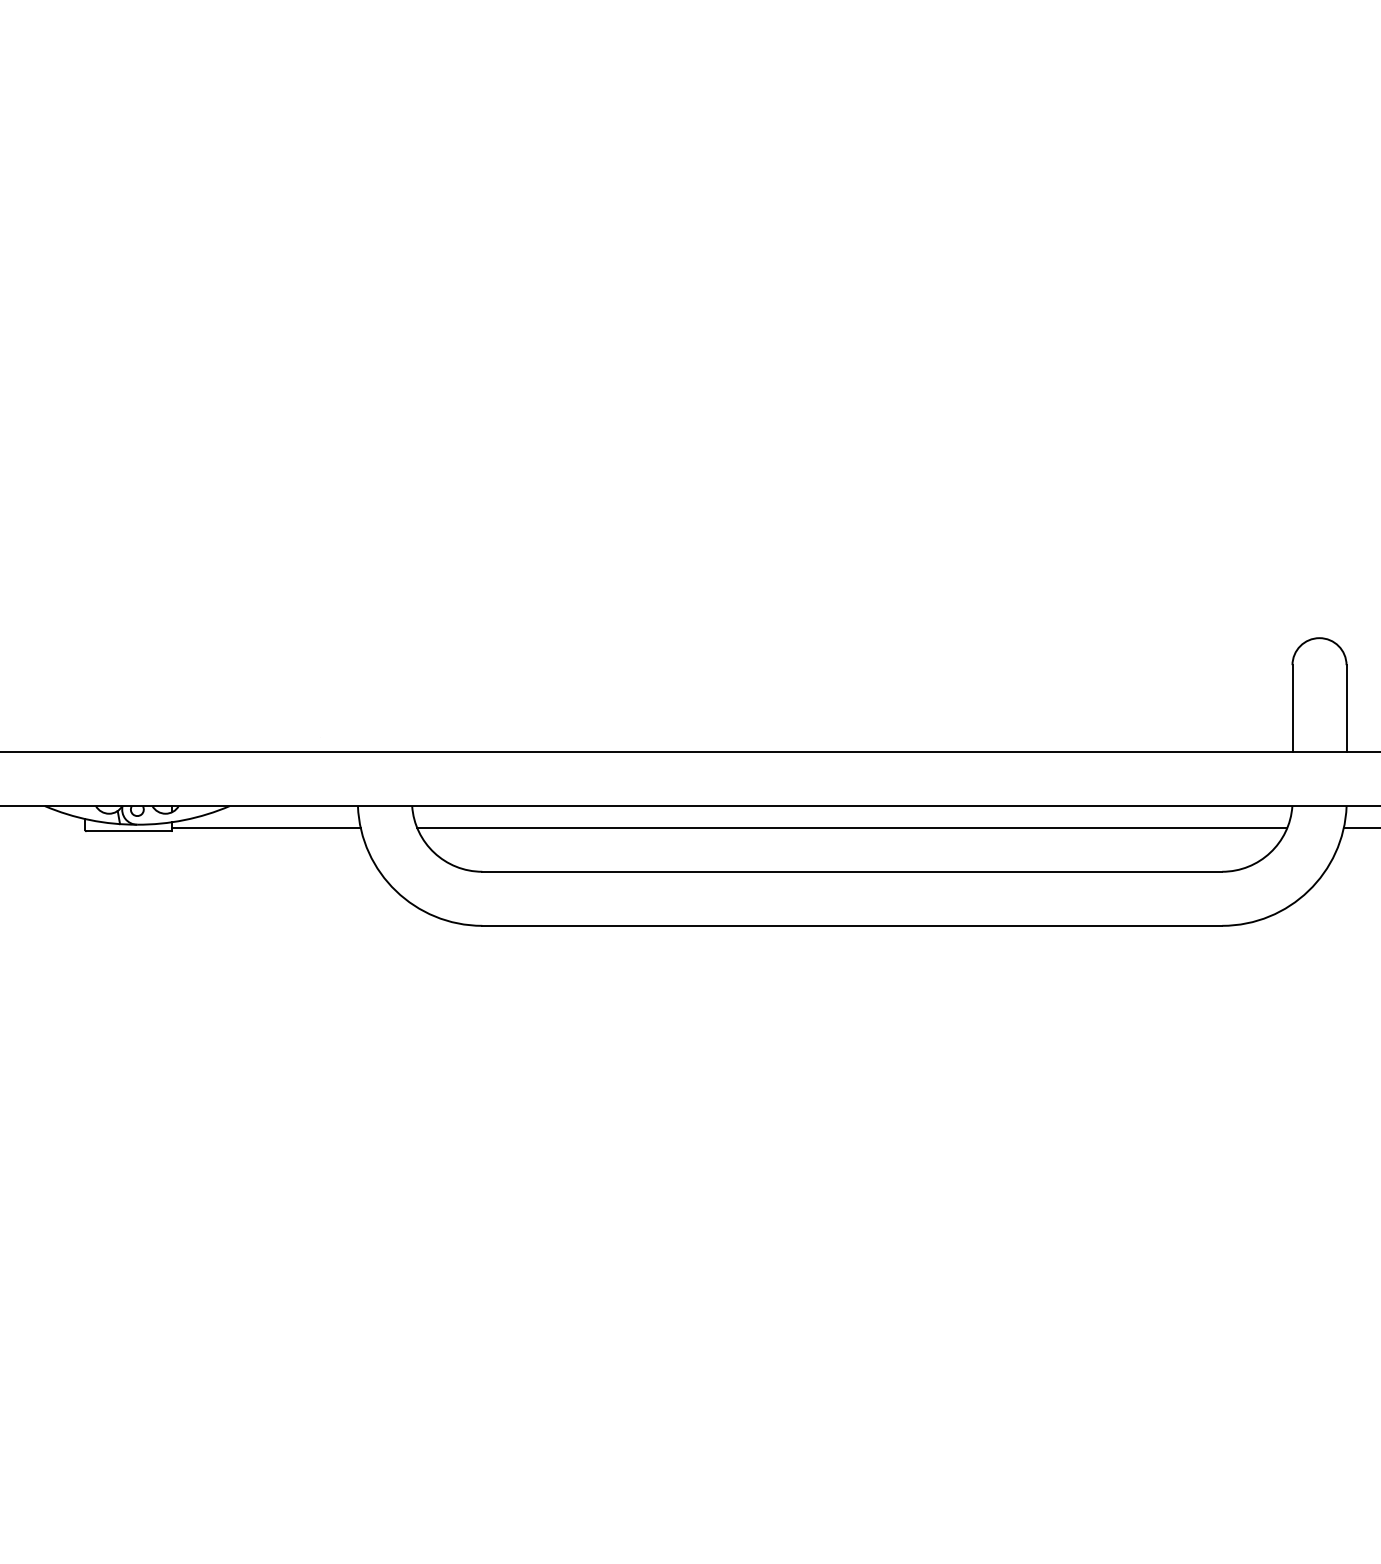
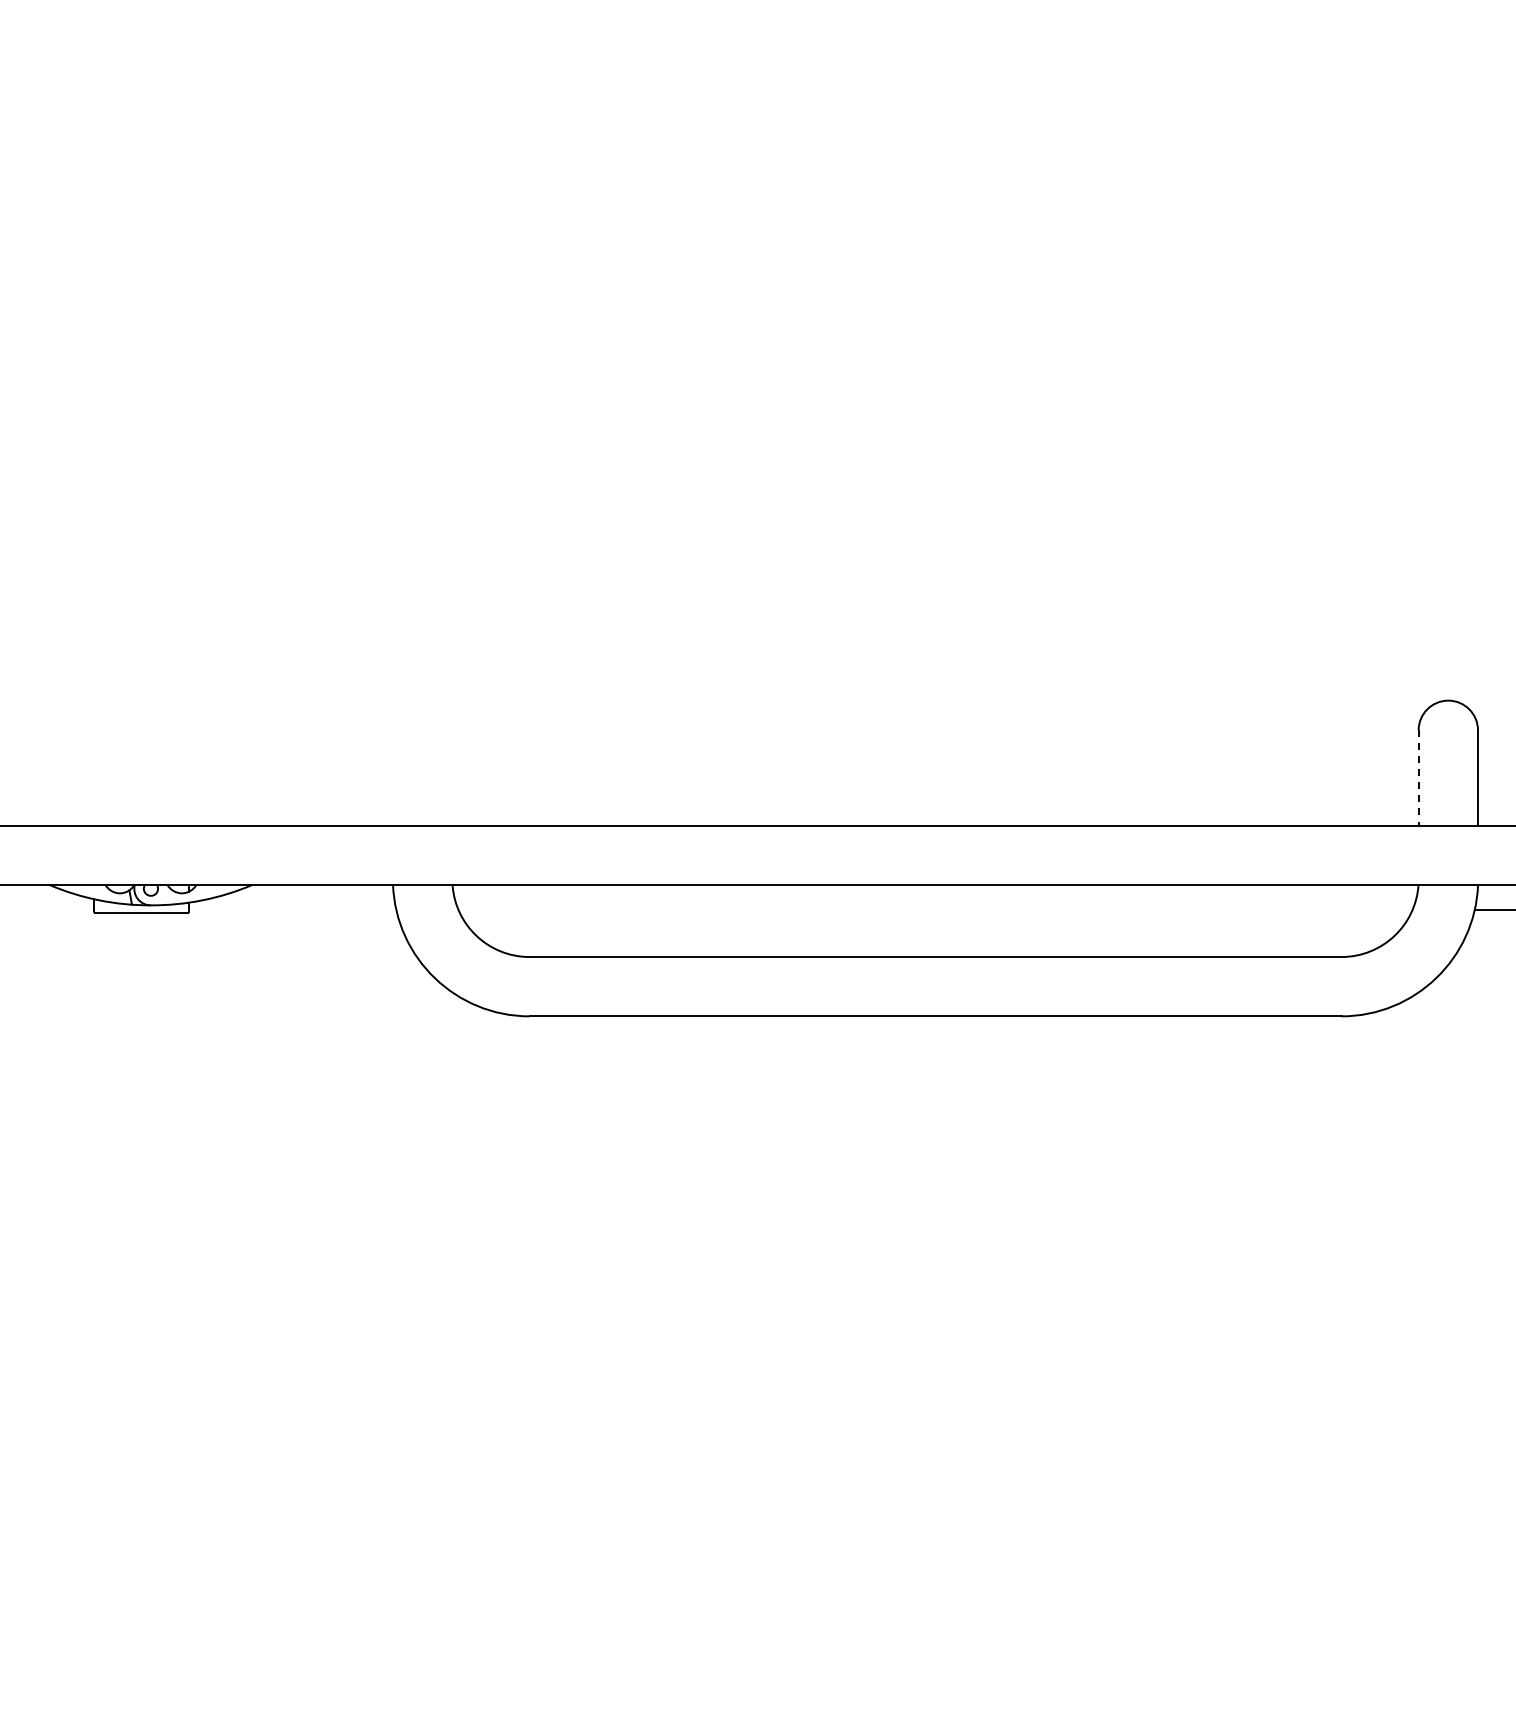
line: (1292, 708) -> (1418, 777), solid -> dashed
line: (266, 828) -> (292, 909), removed
line: (852, 828) -> (935, 909), removed

